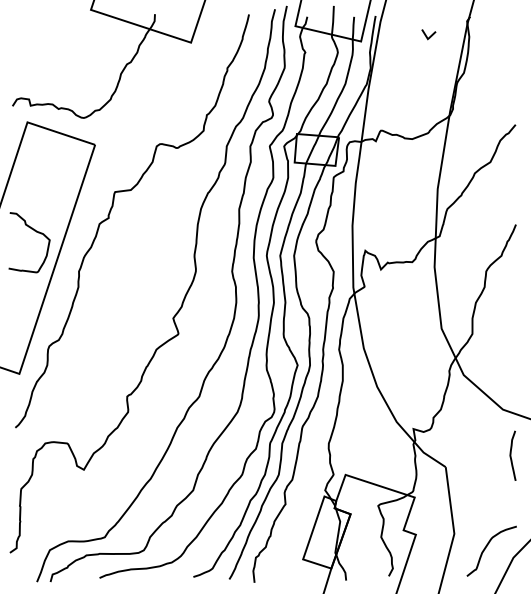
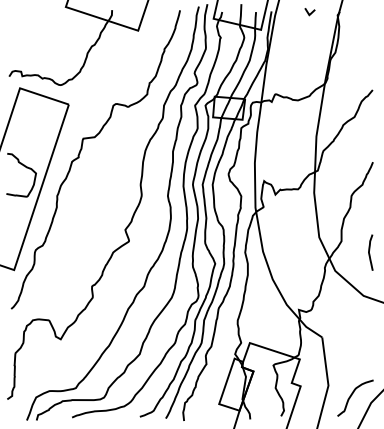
line: (426, 34) -> (308, 11), moved
curve: (511, 455) -> (369, 252), moved

